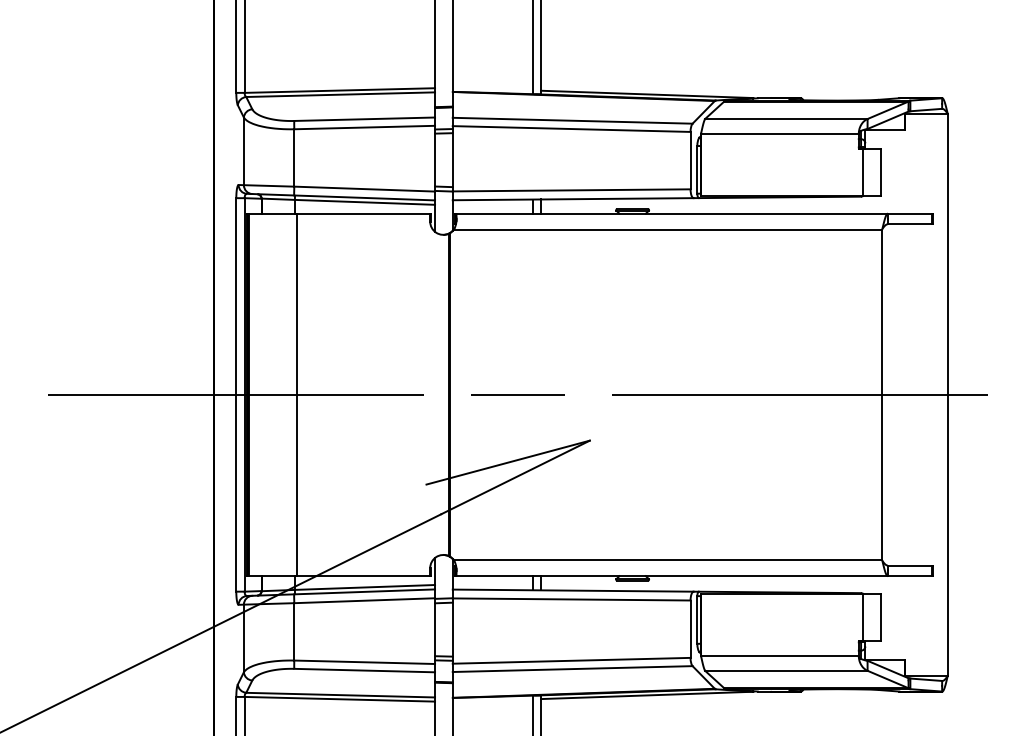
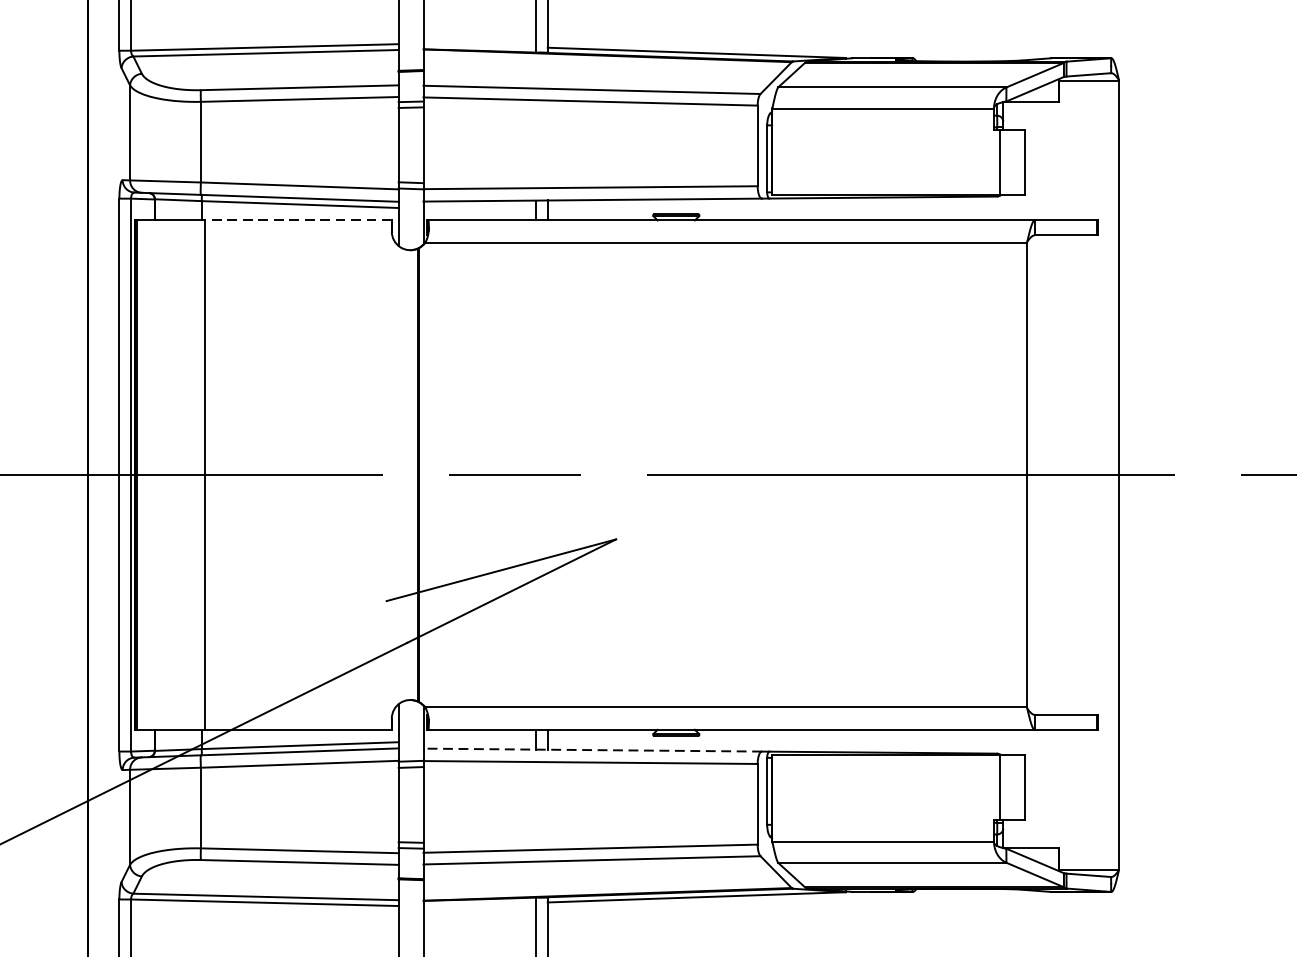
line: (363, 213) -> (298, 220), solid -> dashed
line: (572, 590) -> (591, 749), solid -> dashed

